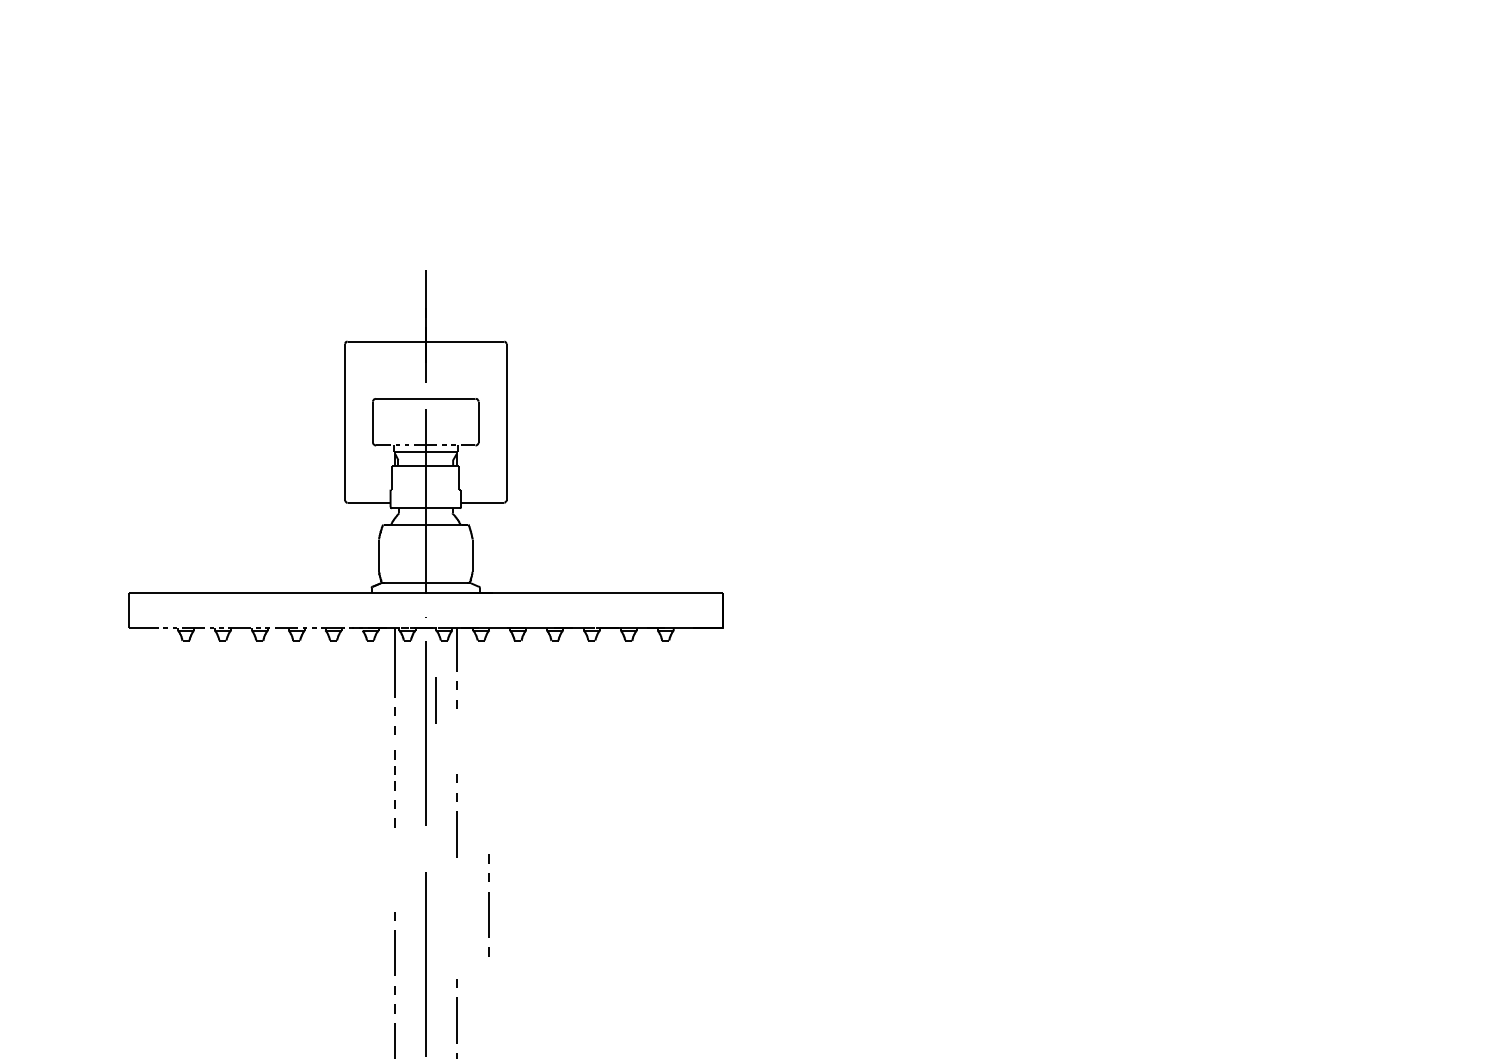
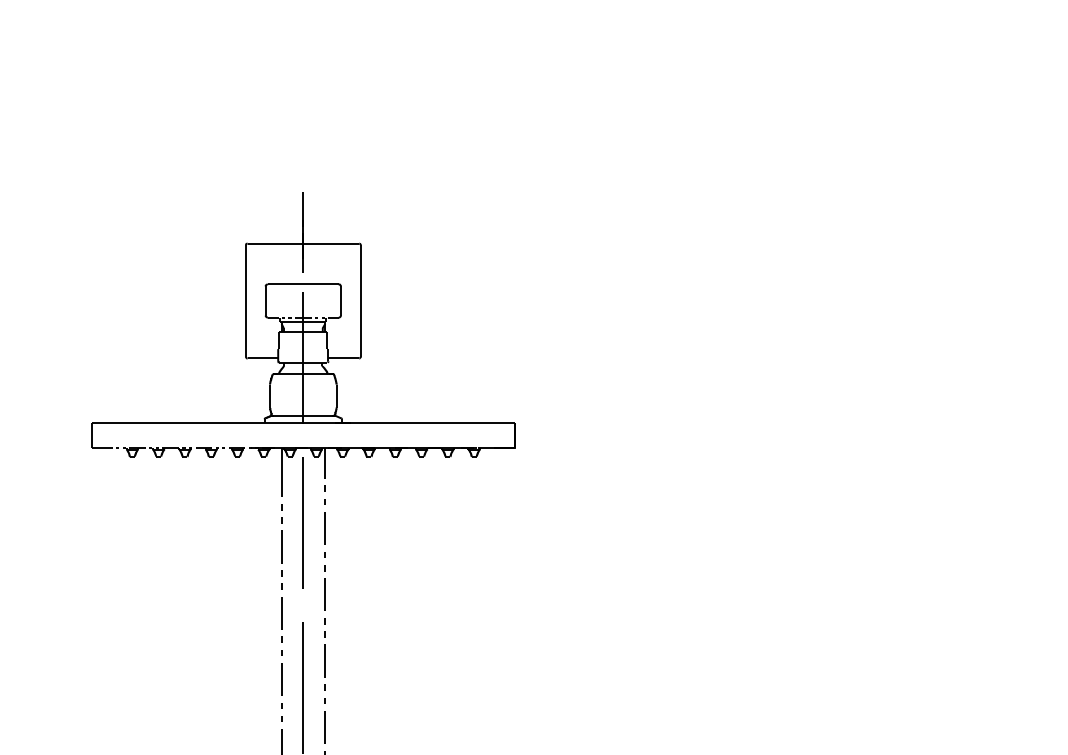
line: (434, 700) -> (324, 528), moved
line: (395, 768) -> (281, 547), dashed -> solid
line: (395, 869) -> (281, 619), added
line: (487, 905) -> (324, 654), moved

